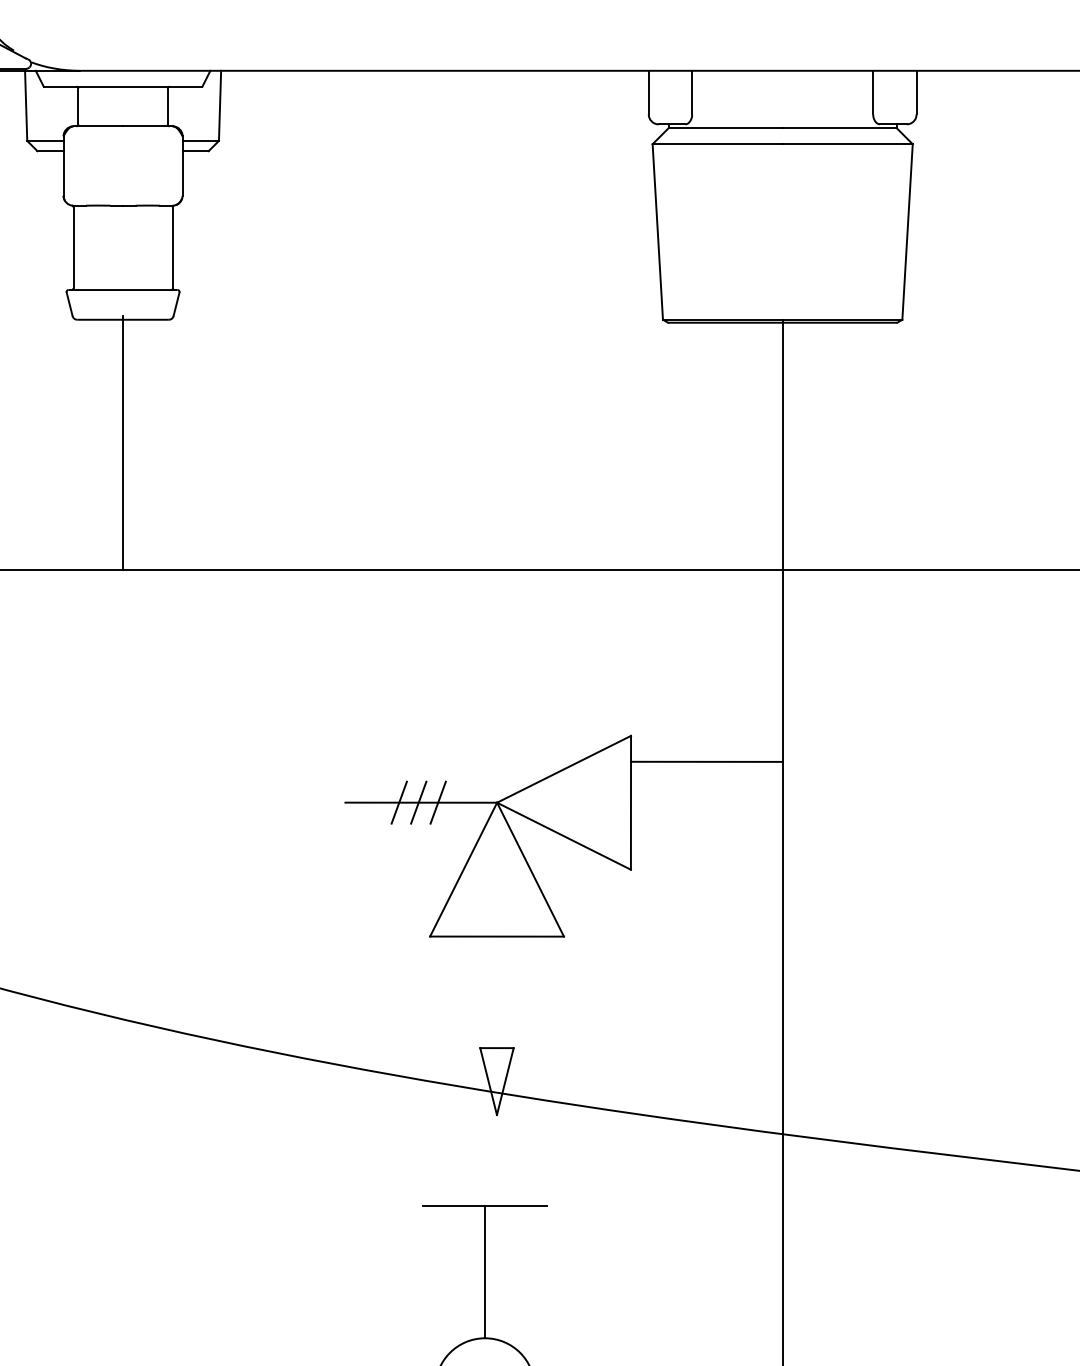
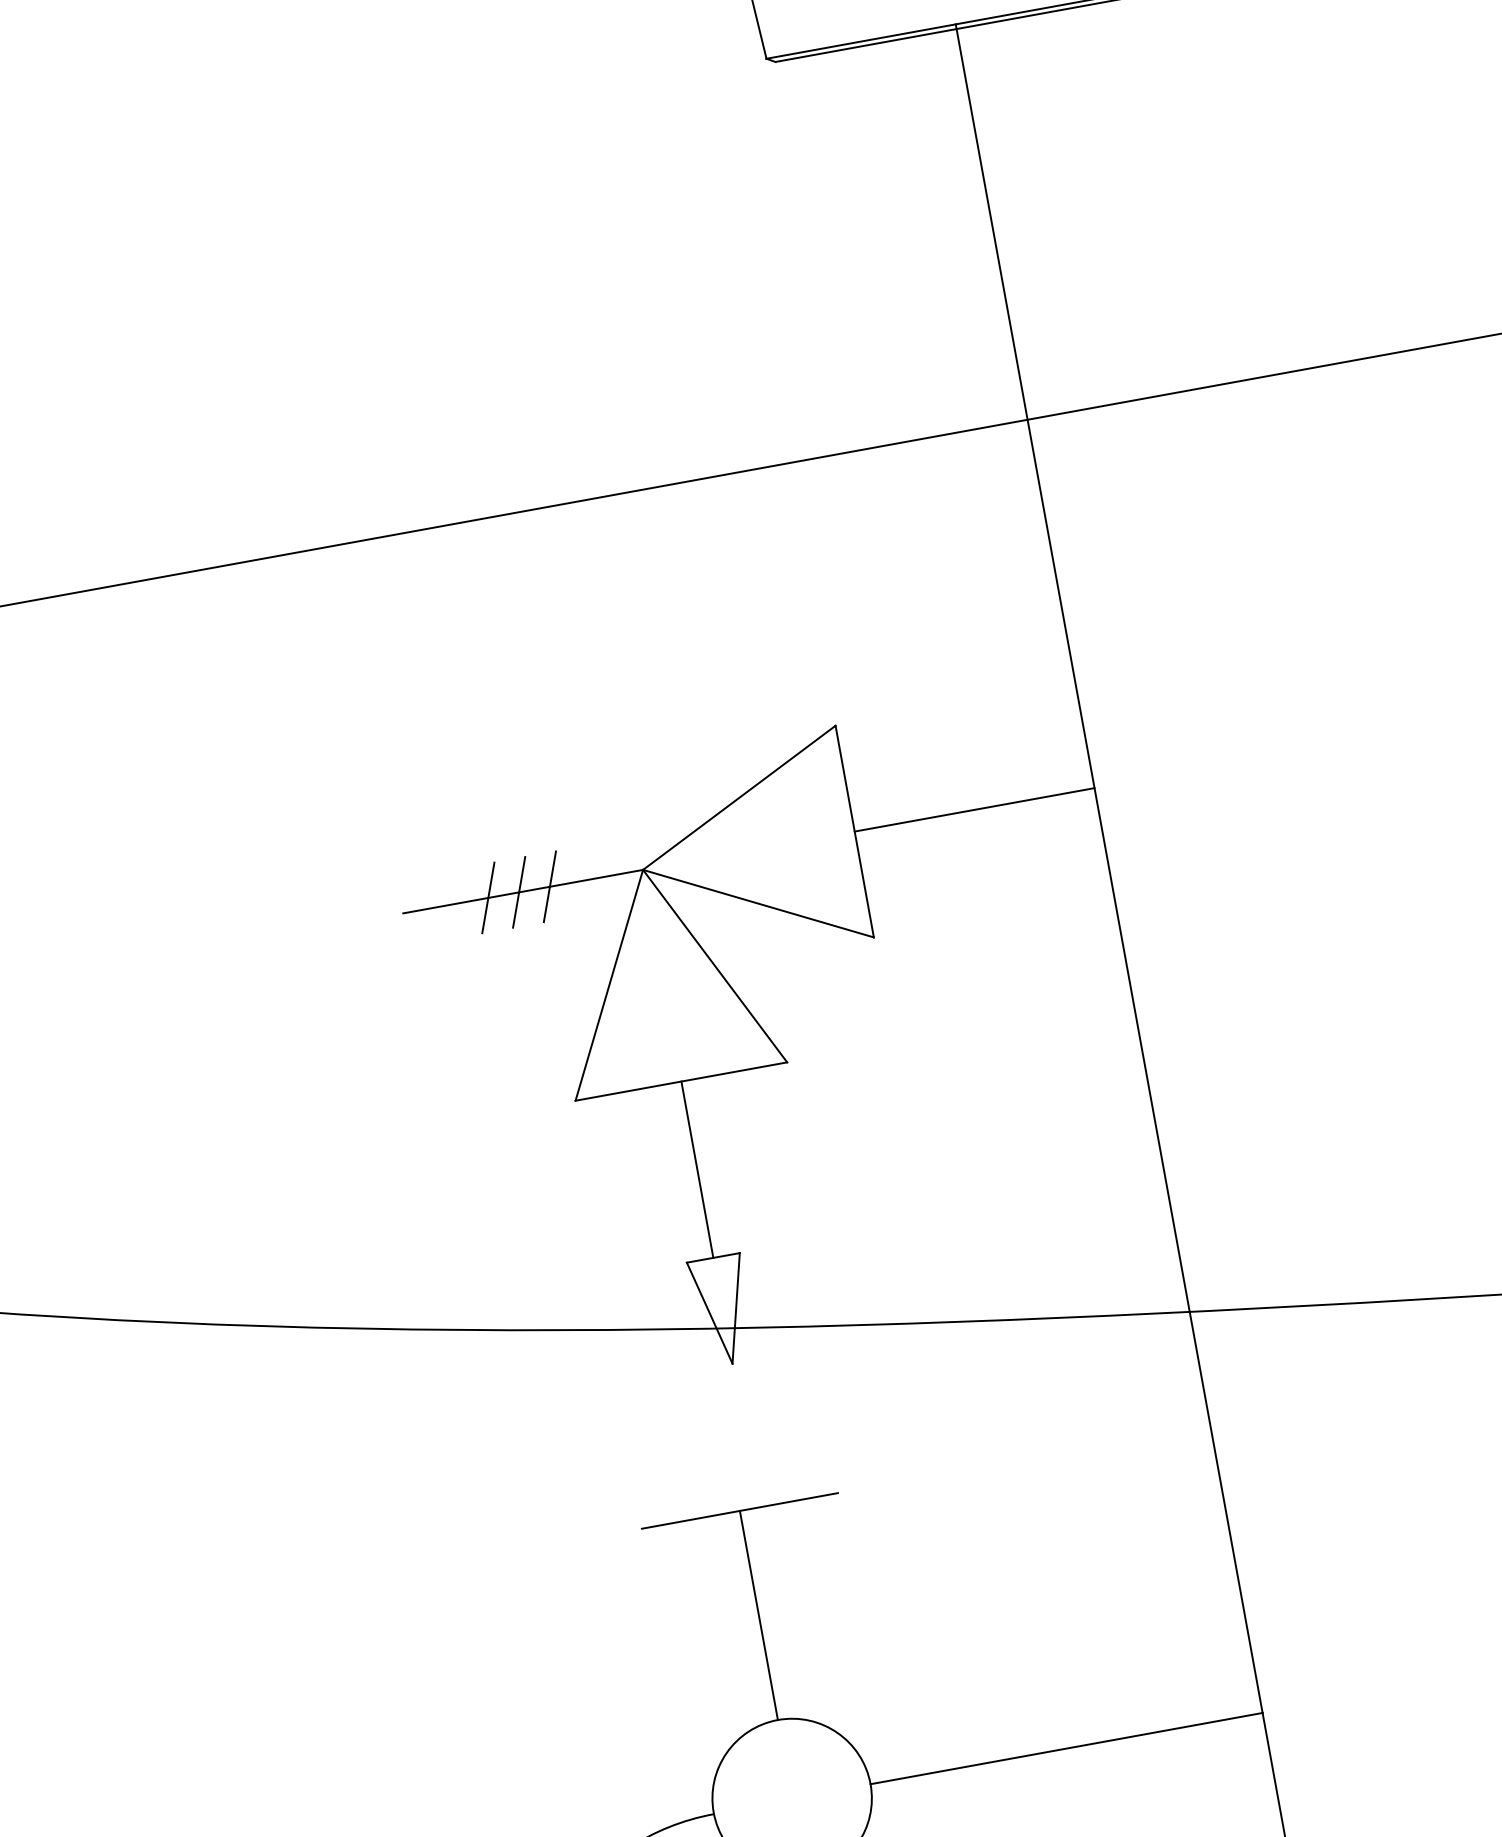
line: (706, 761) -> (974, 809), moved
line: (496, 992) -> (696, 1170), added

